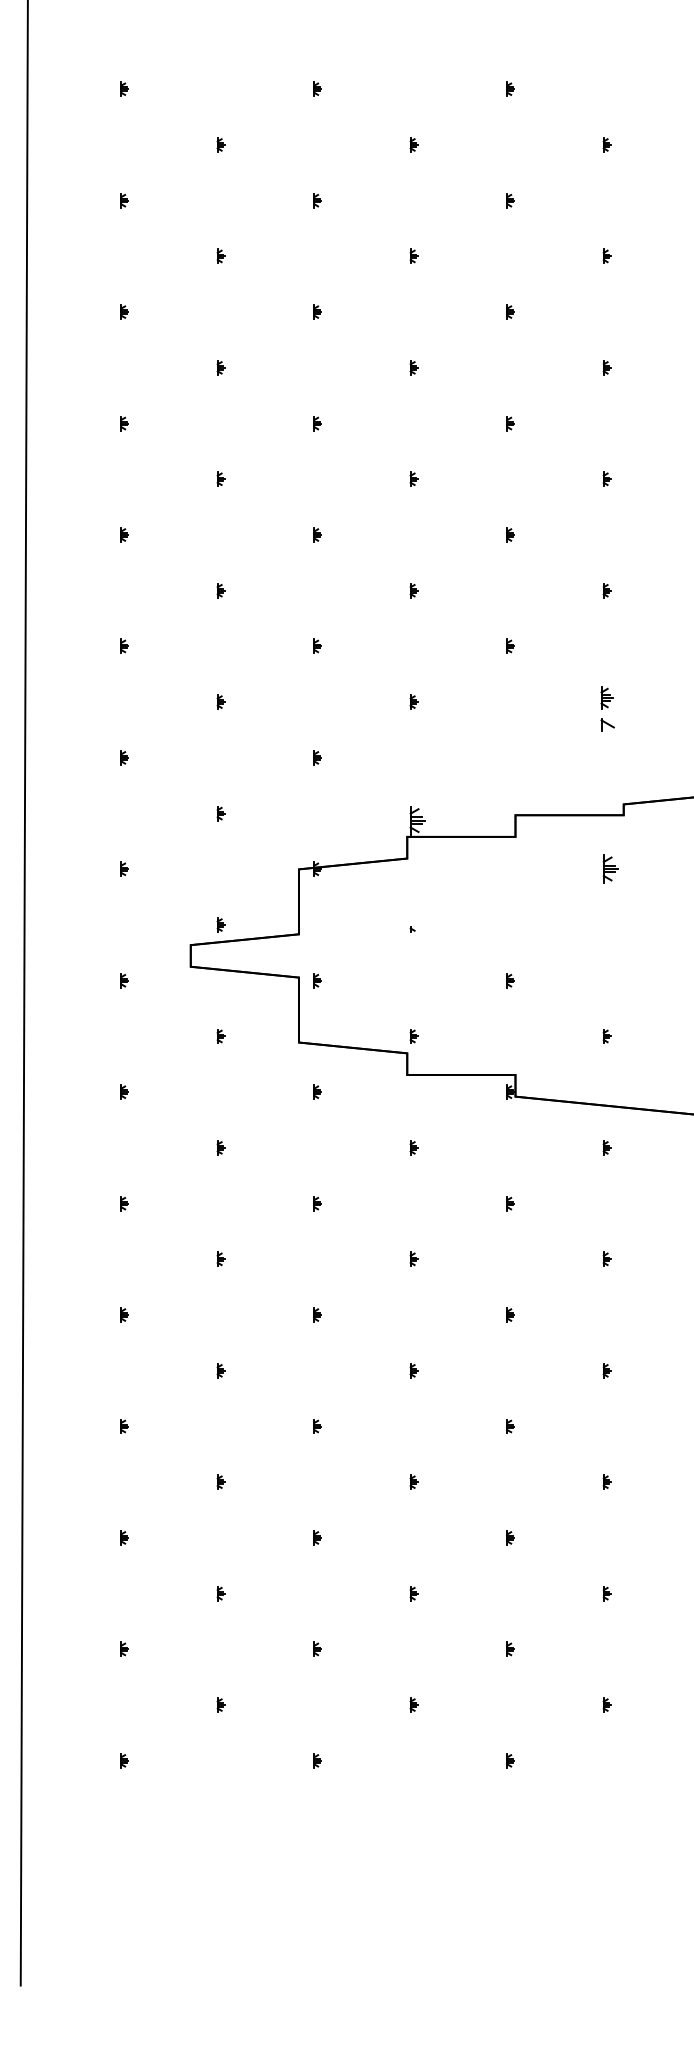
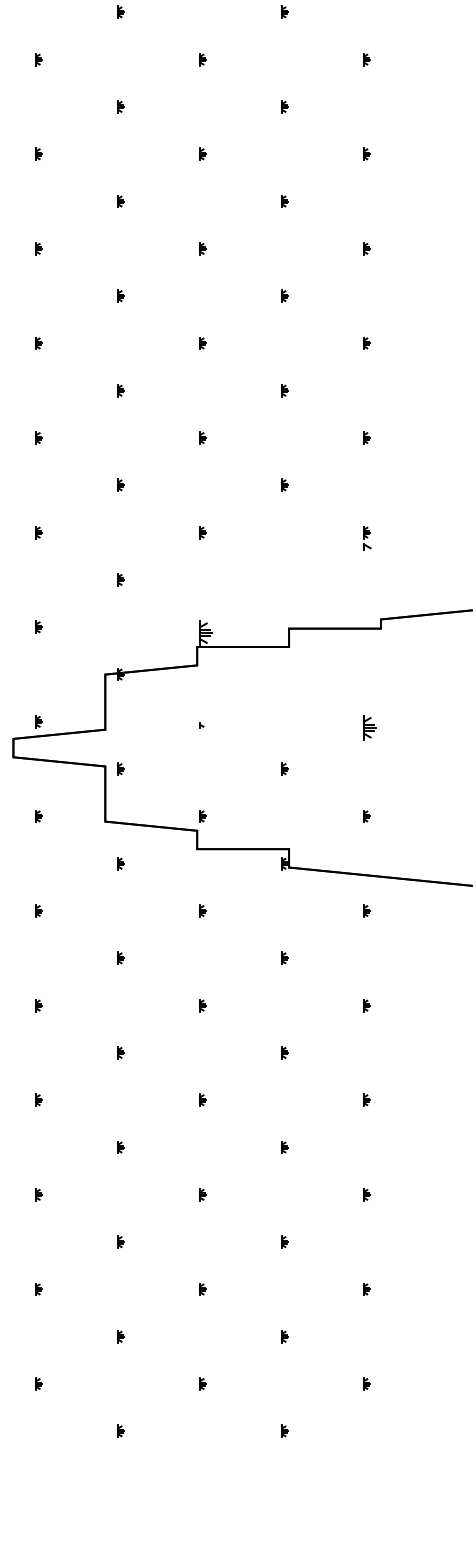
part: (607, 708) -> (367, 538), size x0.62
part: (610, 868) -> (369, 727), moved

